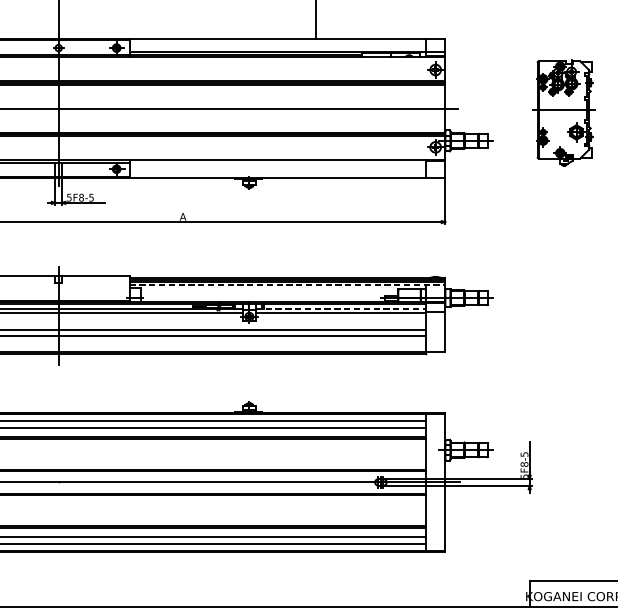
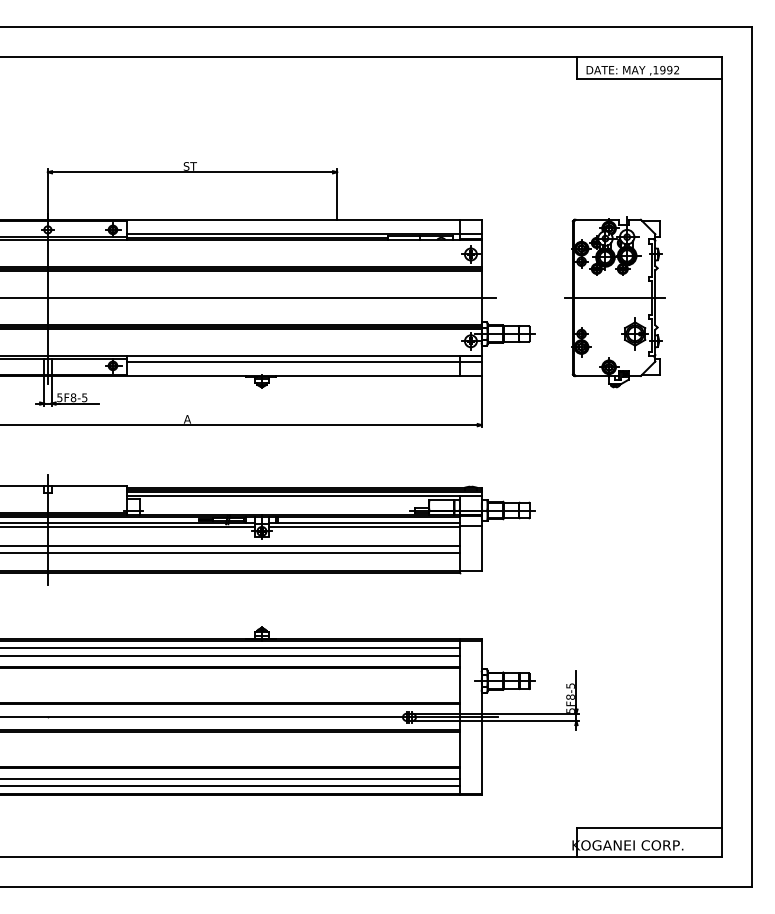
part: (563, 112) -> (614, 302), size x1.43
line: (287, 165) -> (304, 361), added
line: (288, 285) -> (305, 496), dashed -> solid
line: (341, 308) -> (365, 522), dashed -> solid

